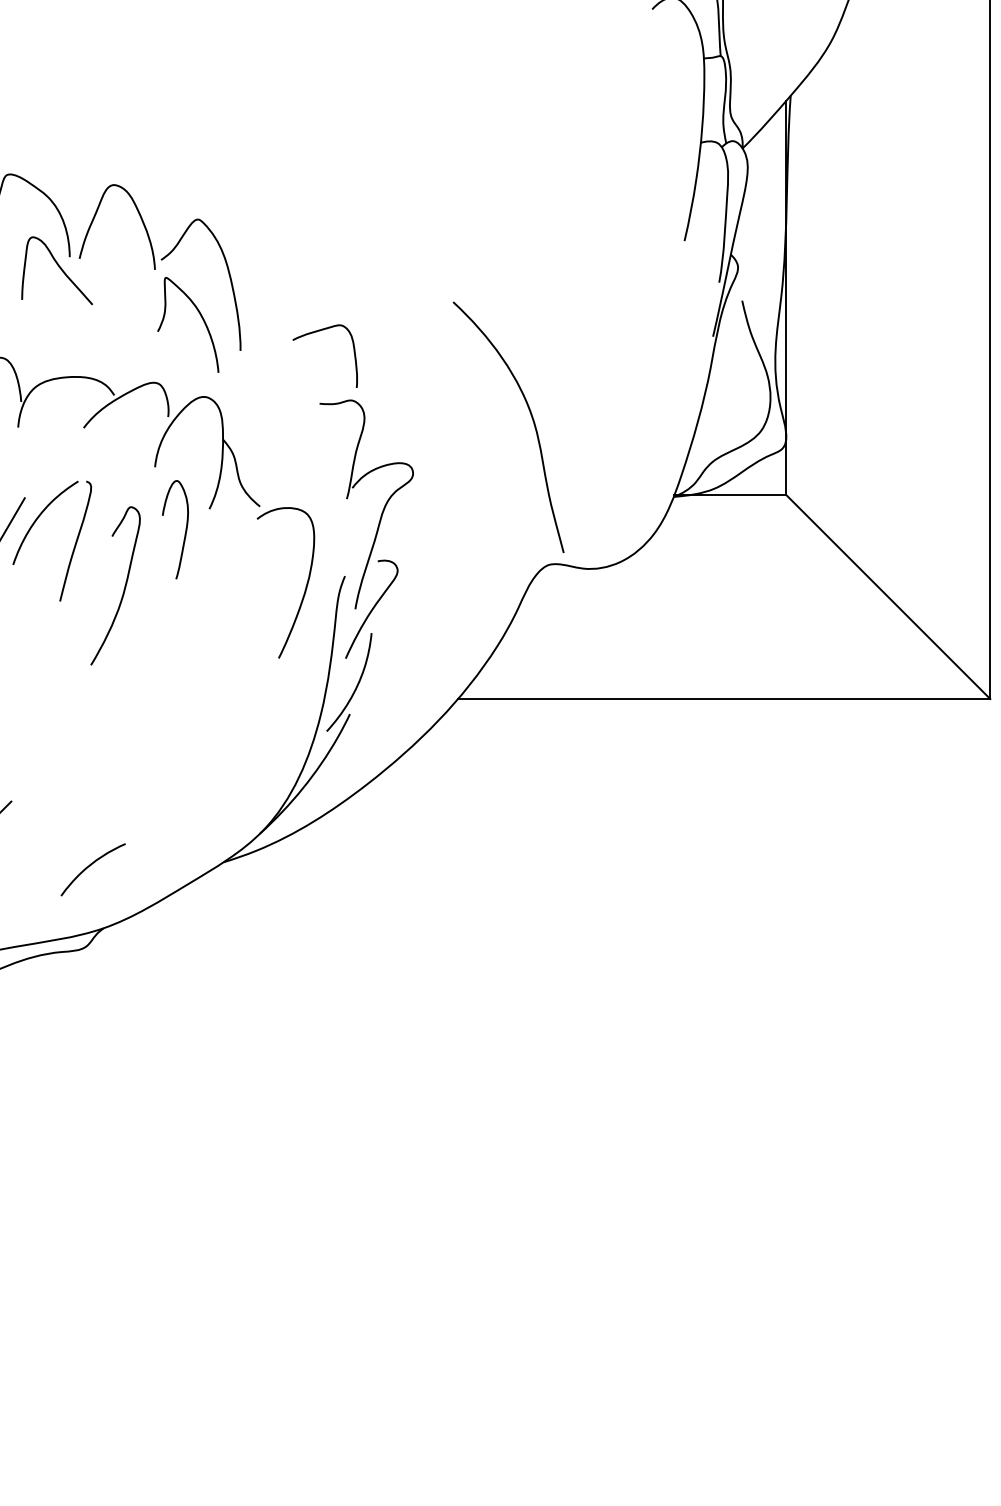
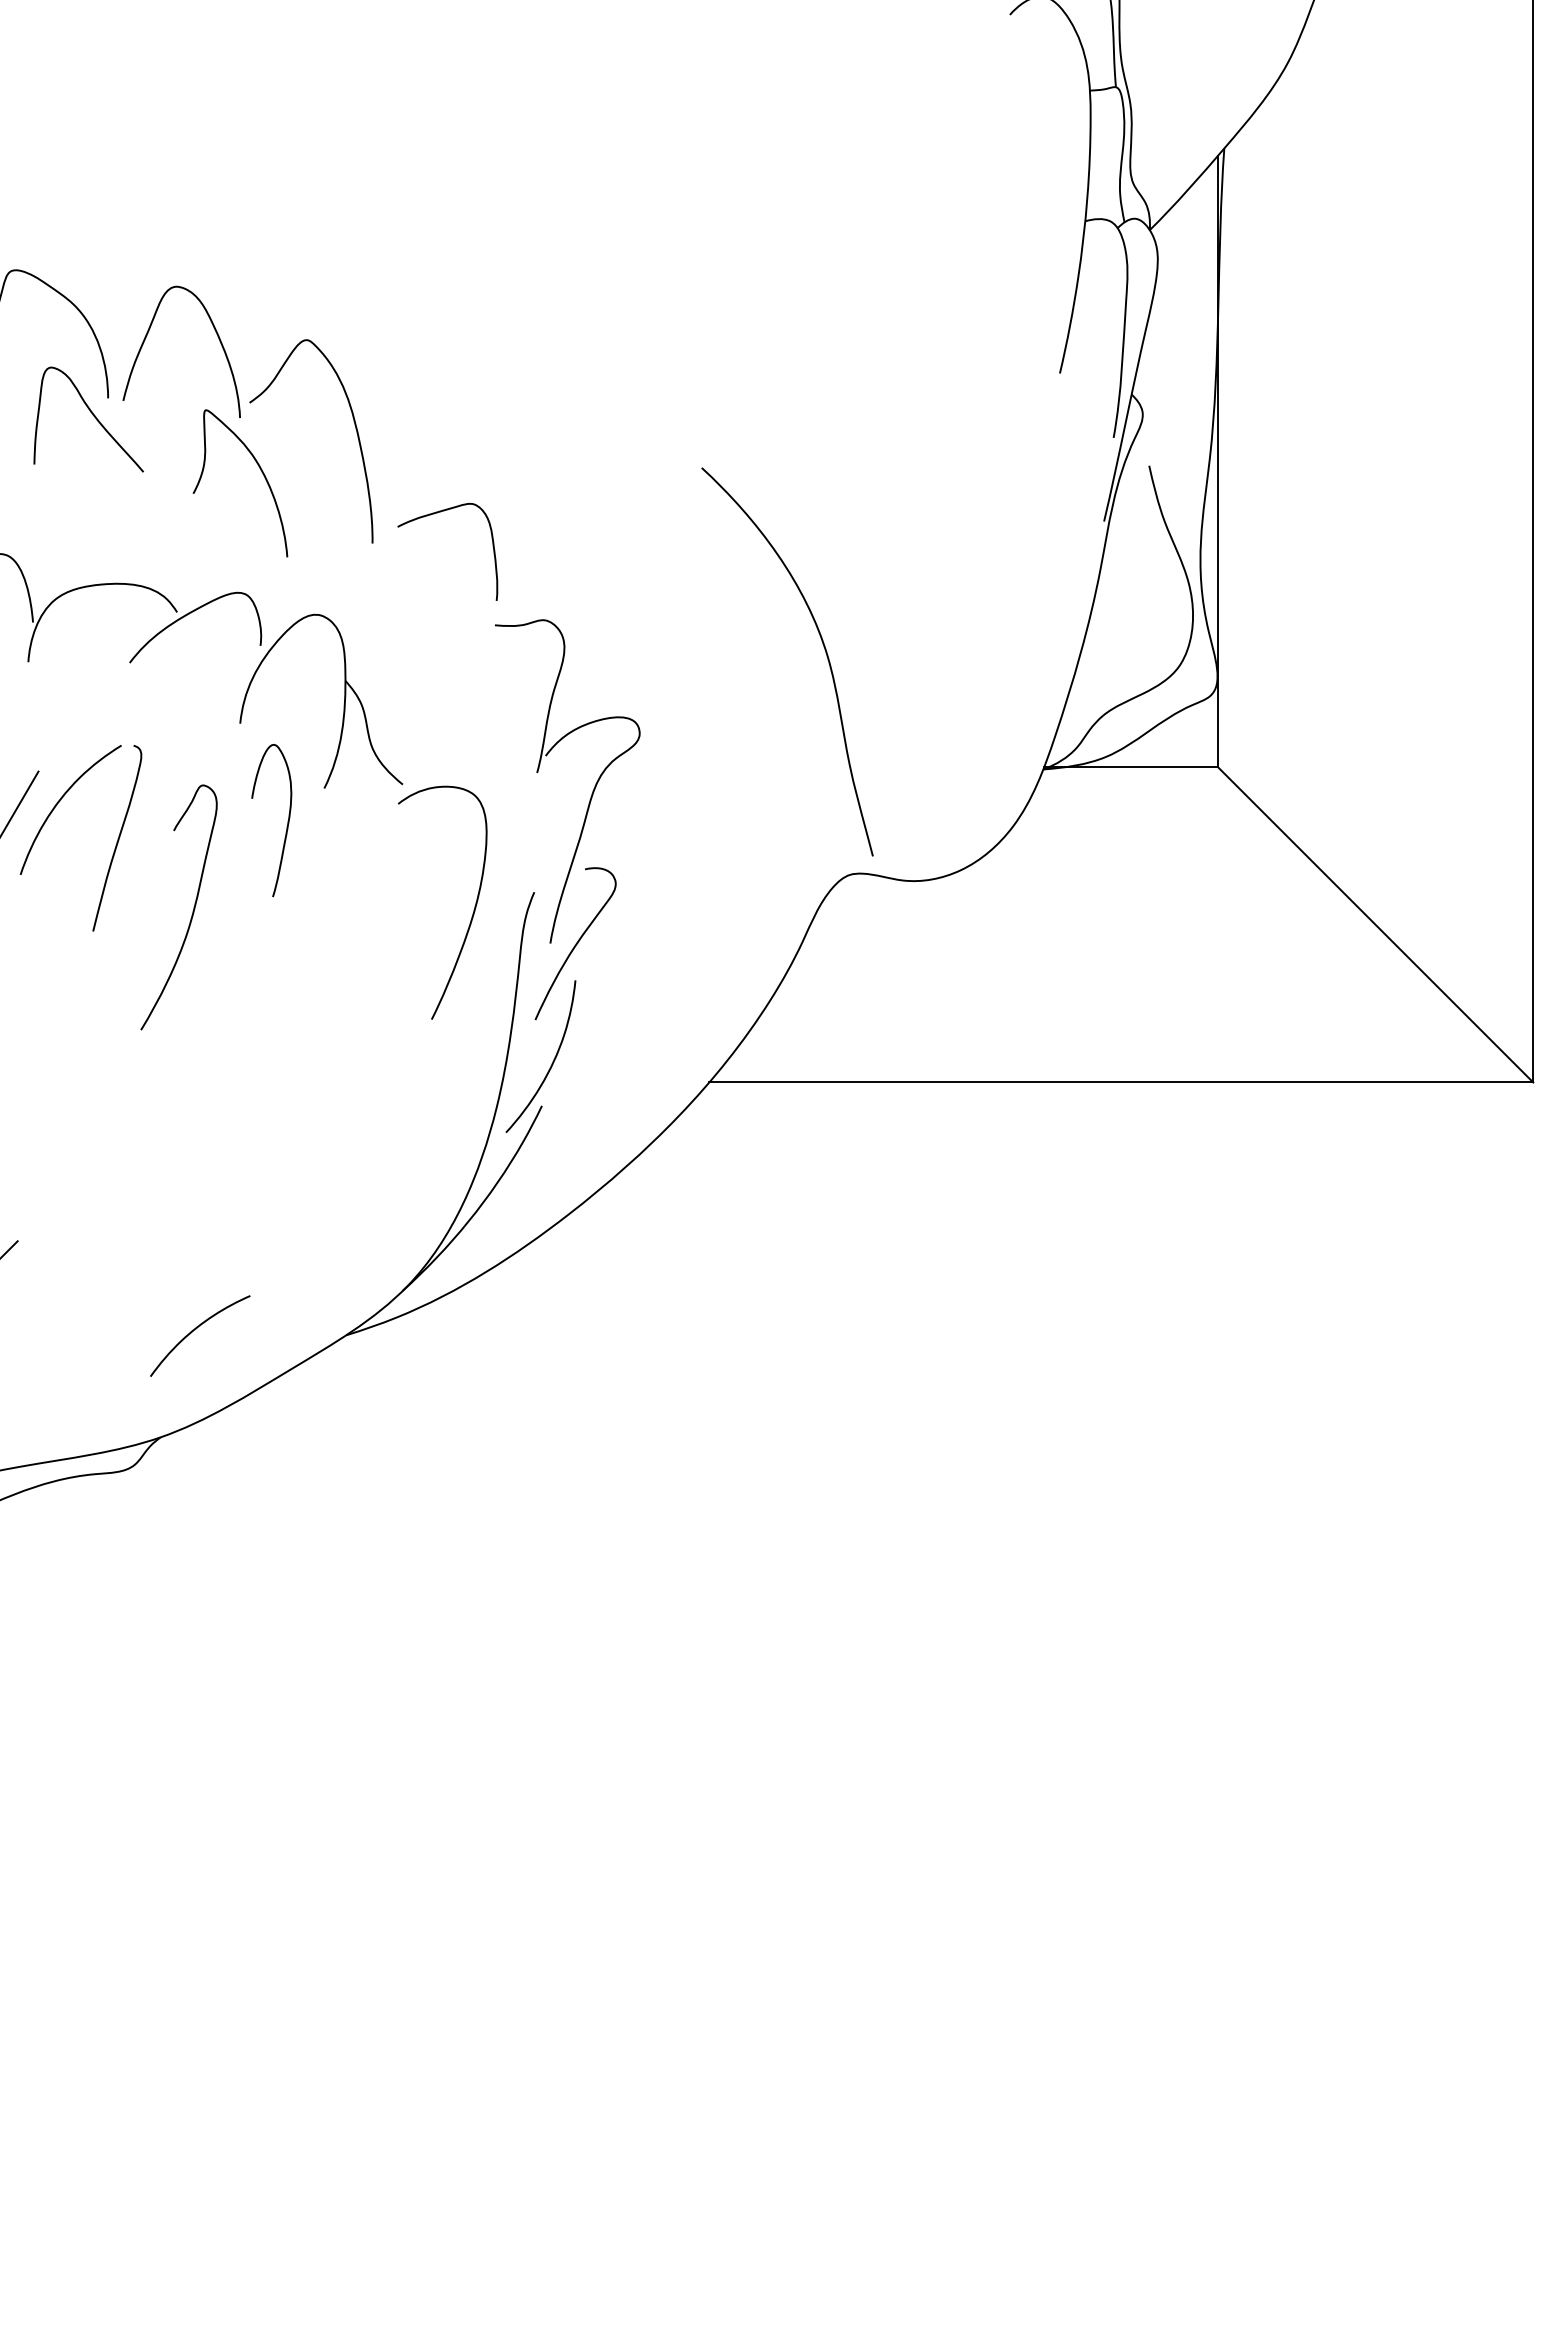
curve: (201, 318) -> (260, 473), moved
curve: (320, 331) -> (440, 513), moved
curve: (90, 866) -> (195, 1330), moved

